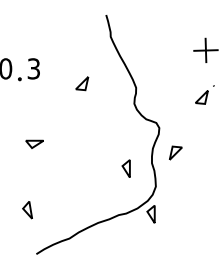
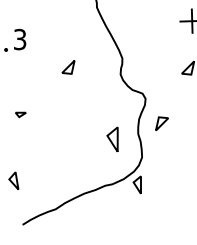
part: (82, 83) -> (68, 67), moved
part: (34, 143) -> (20, 114), size x0.6
part: (125, 168) -> (111, 139), size x1.4

